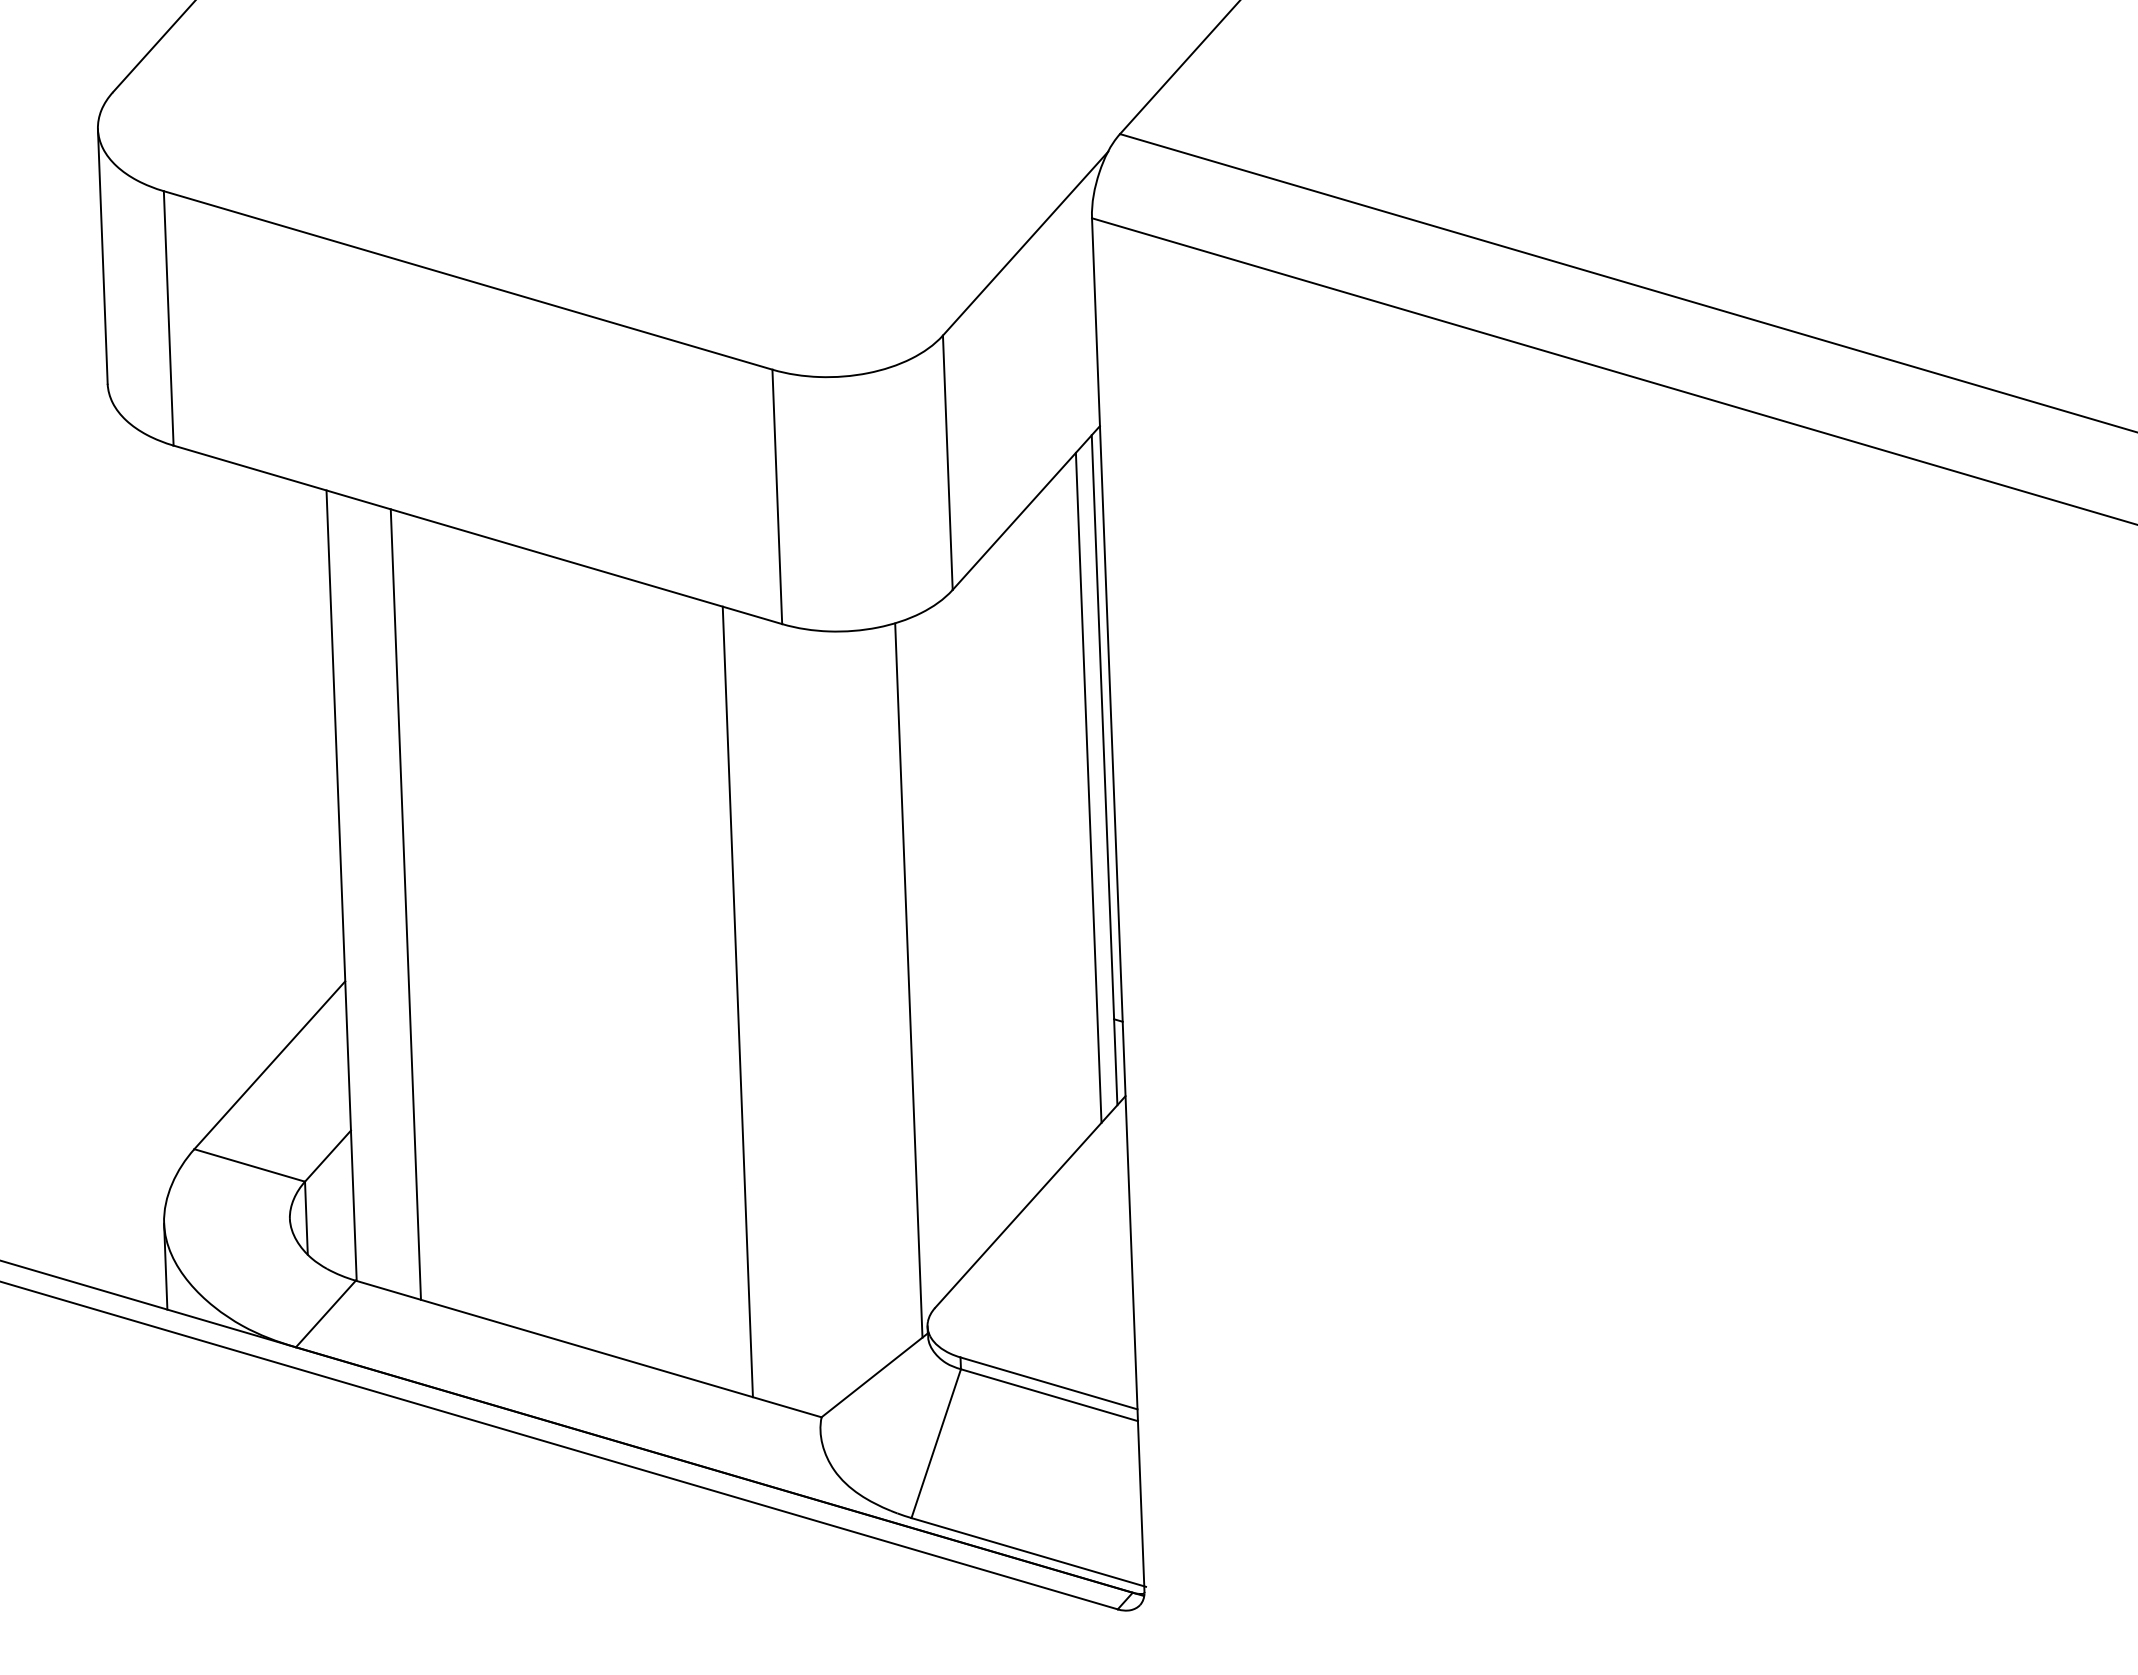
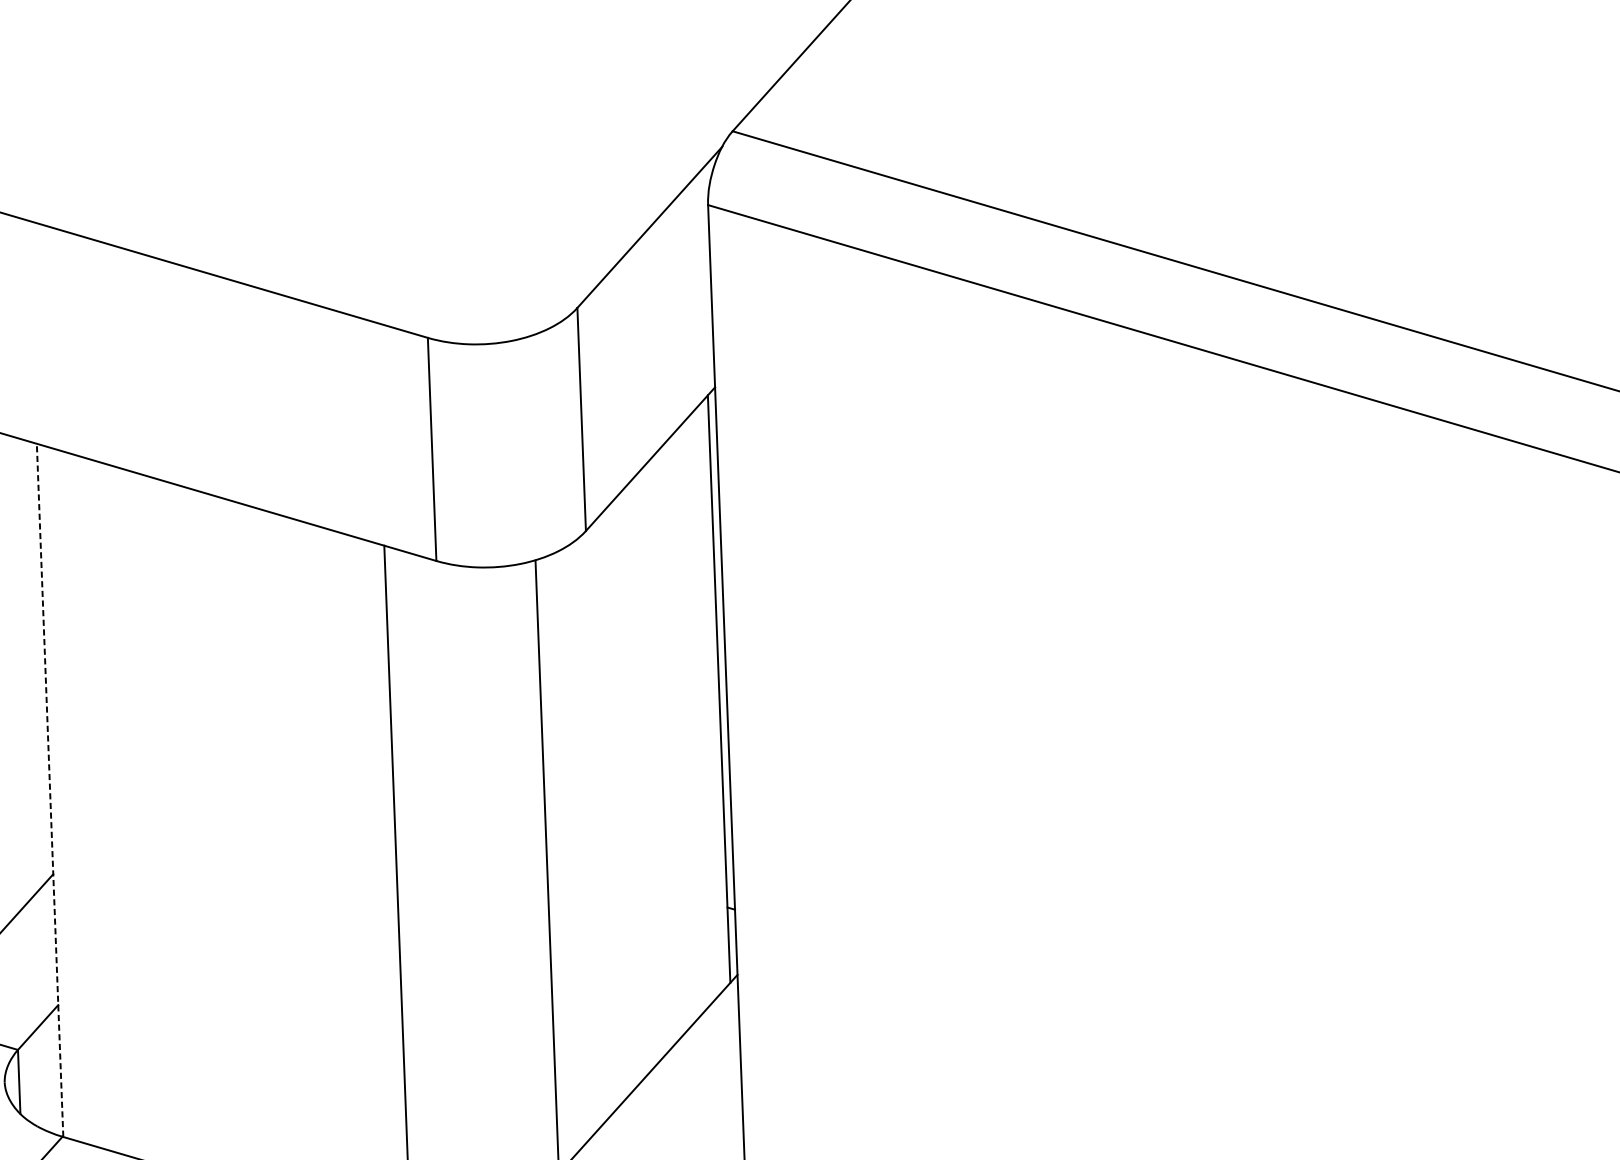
line: (1088, 787) -> (705, 704), removed
line: (341, 885) -> (49, 790), solid -> dashed
line: (405, 904) -> (106, 806), removed

